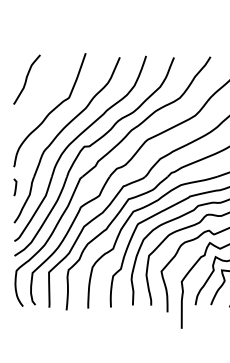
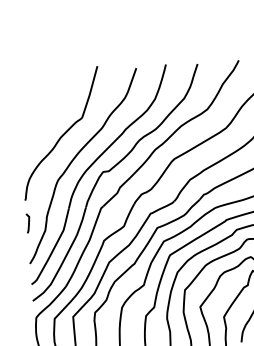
curve: (26, 79) -> (32, 100), removed

